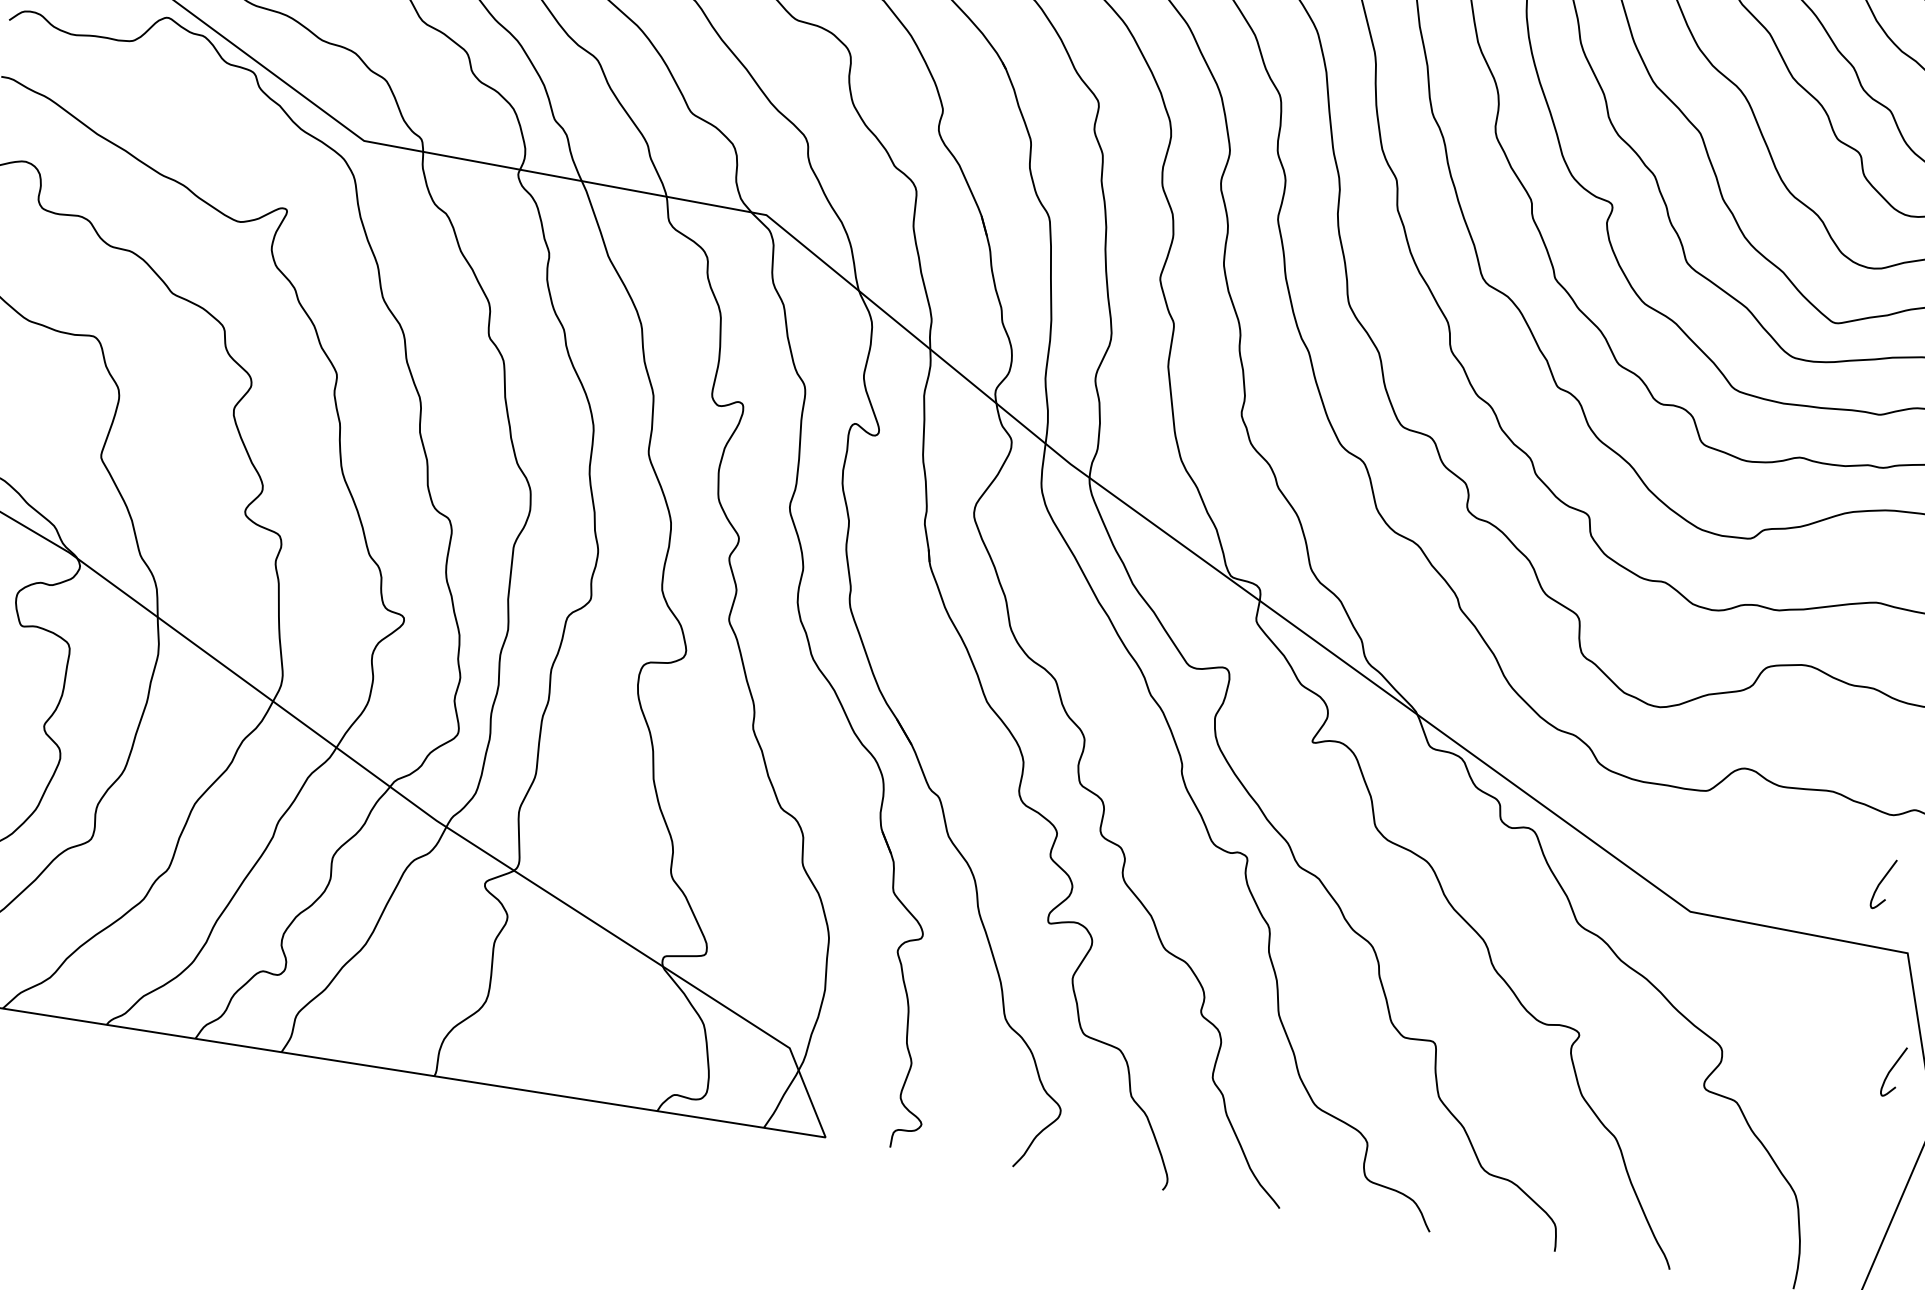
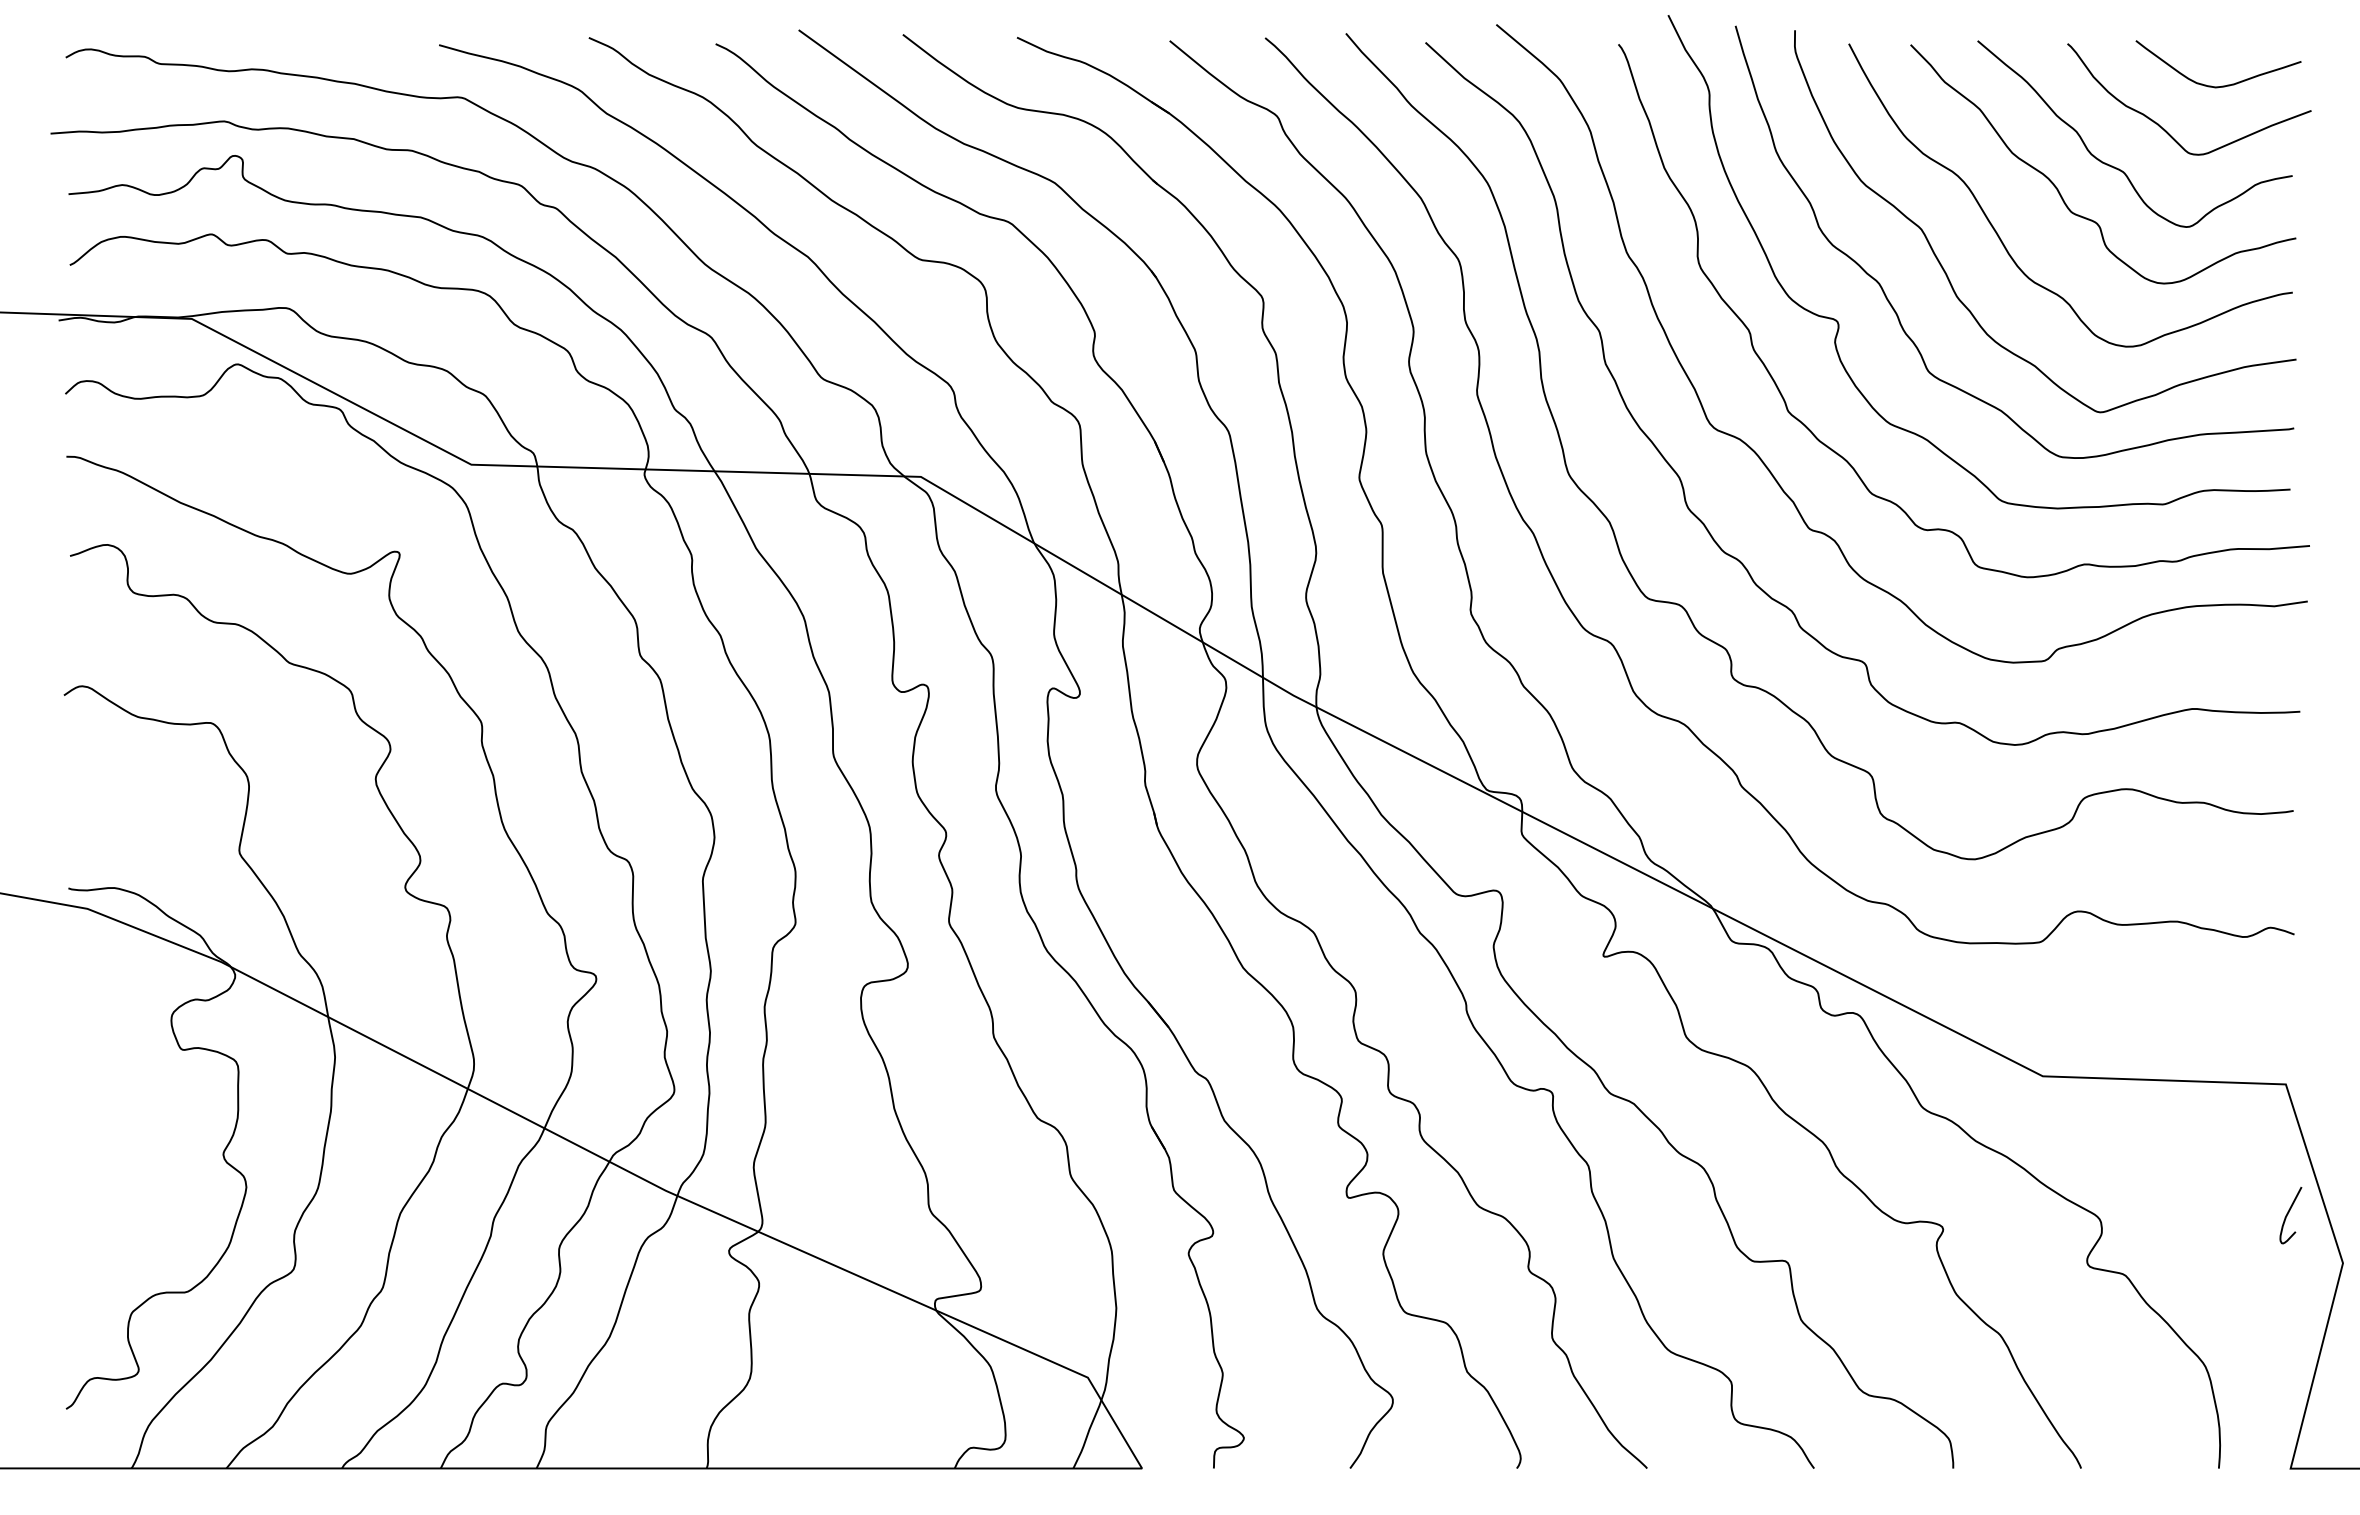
curve: (1881, 882) -> (2245, 1012), removed

